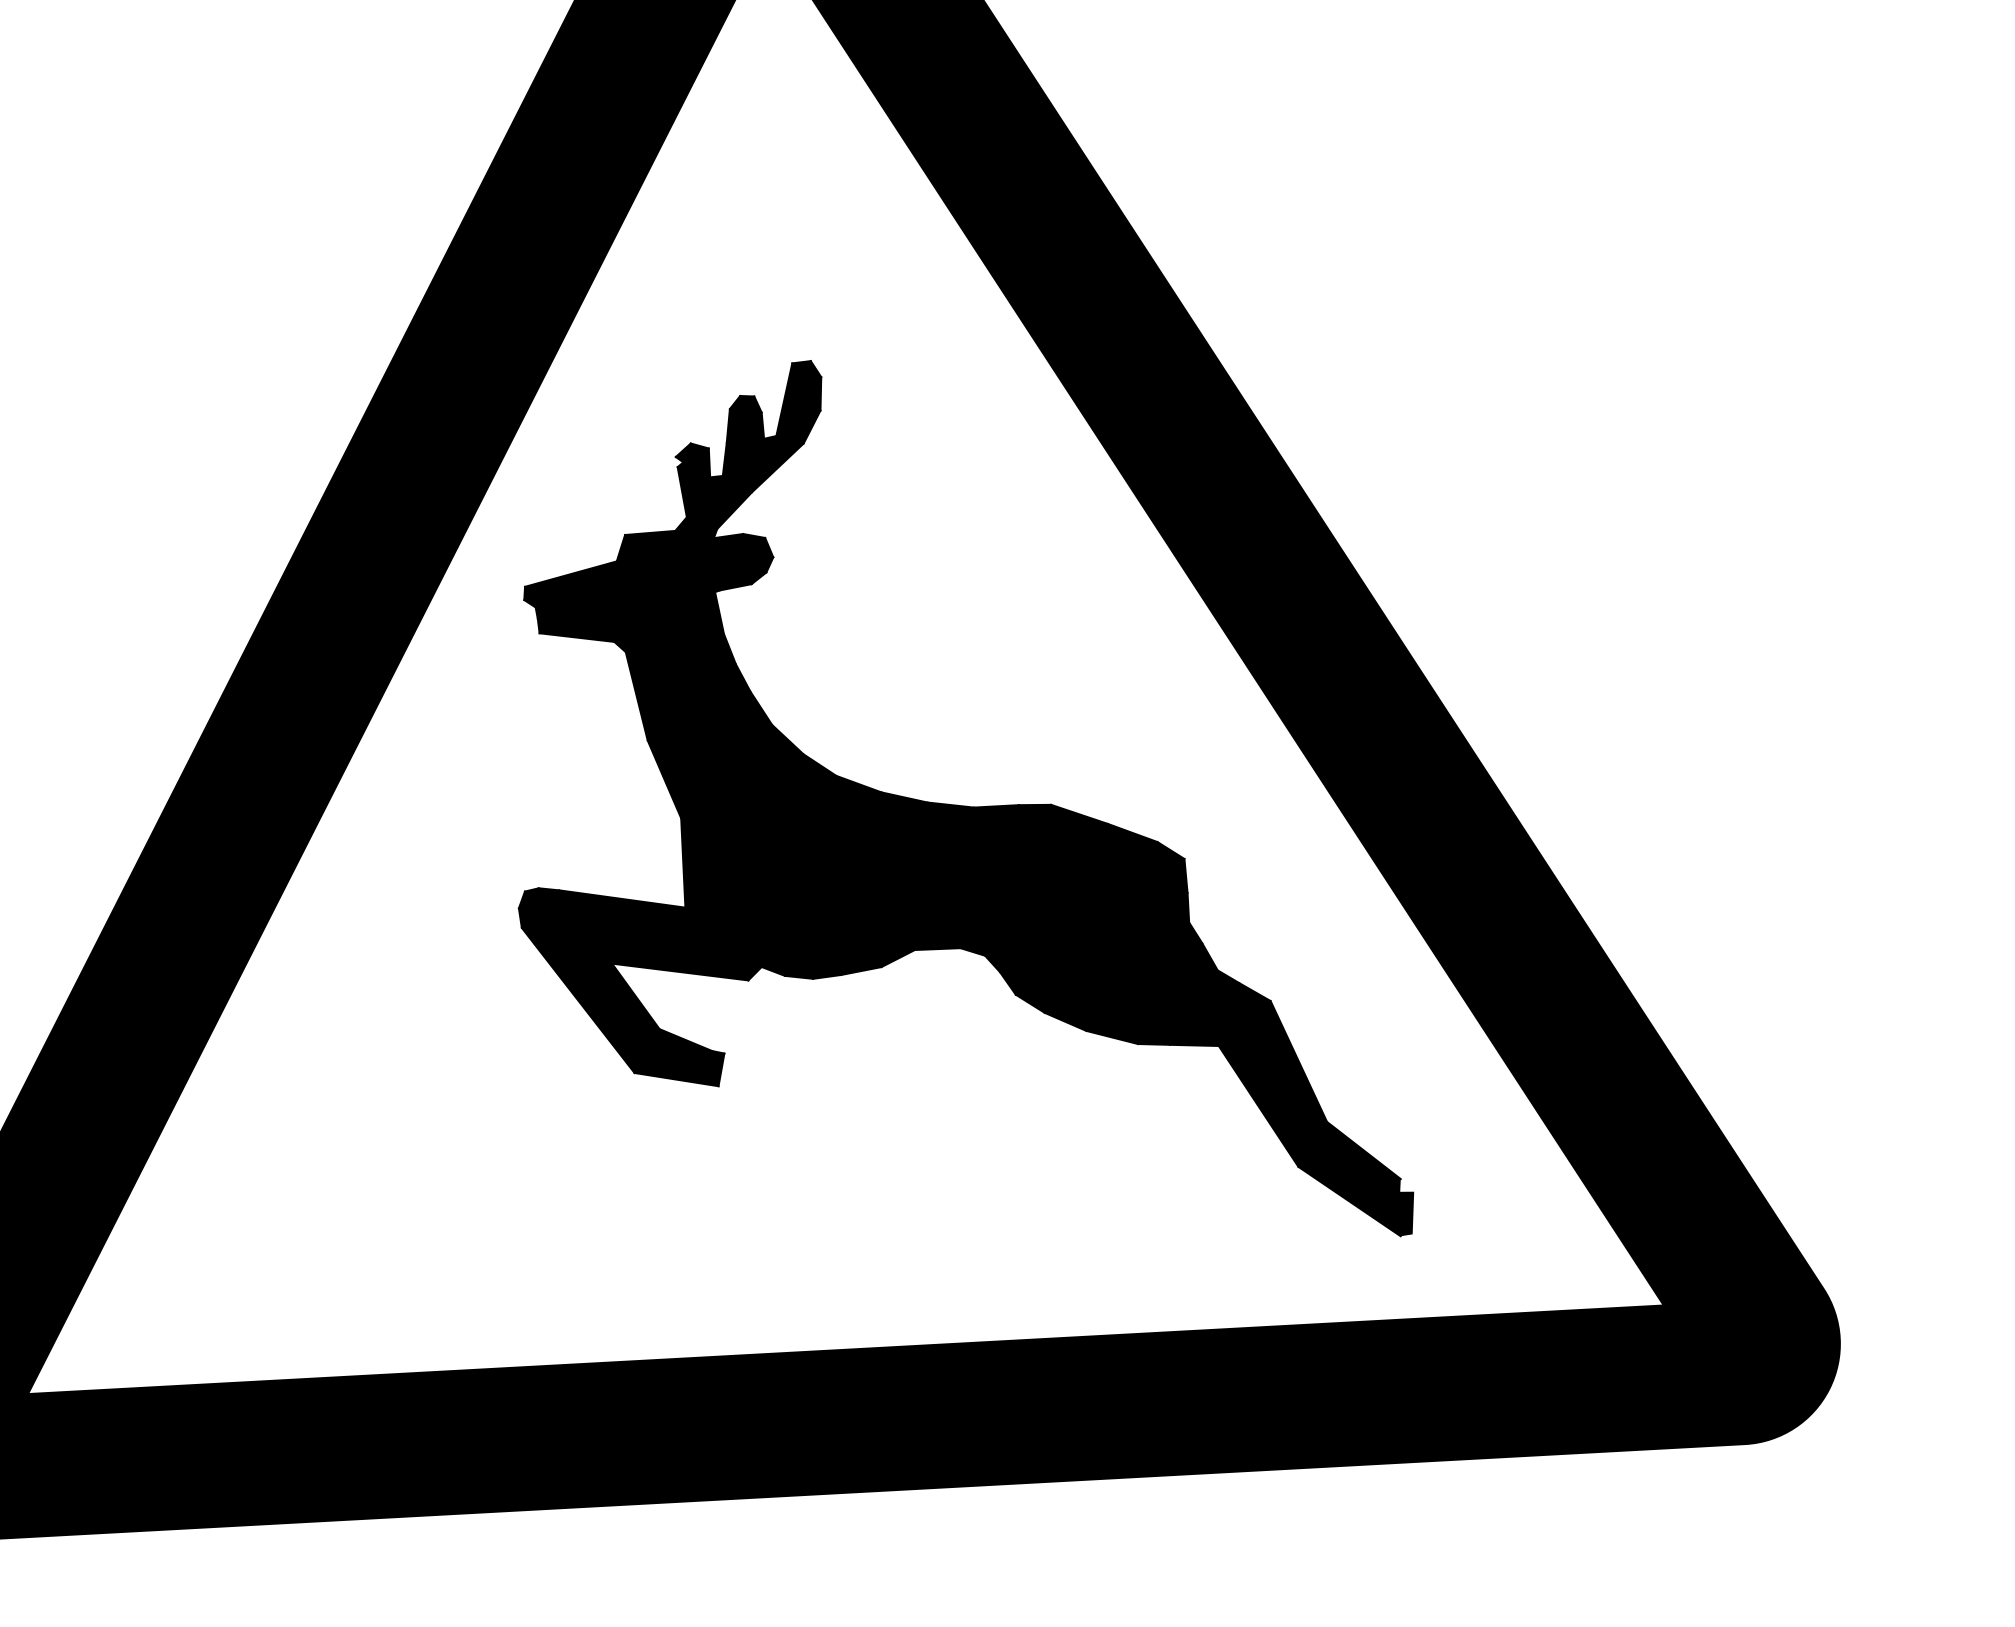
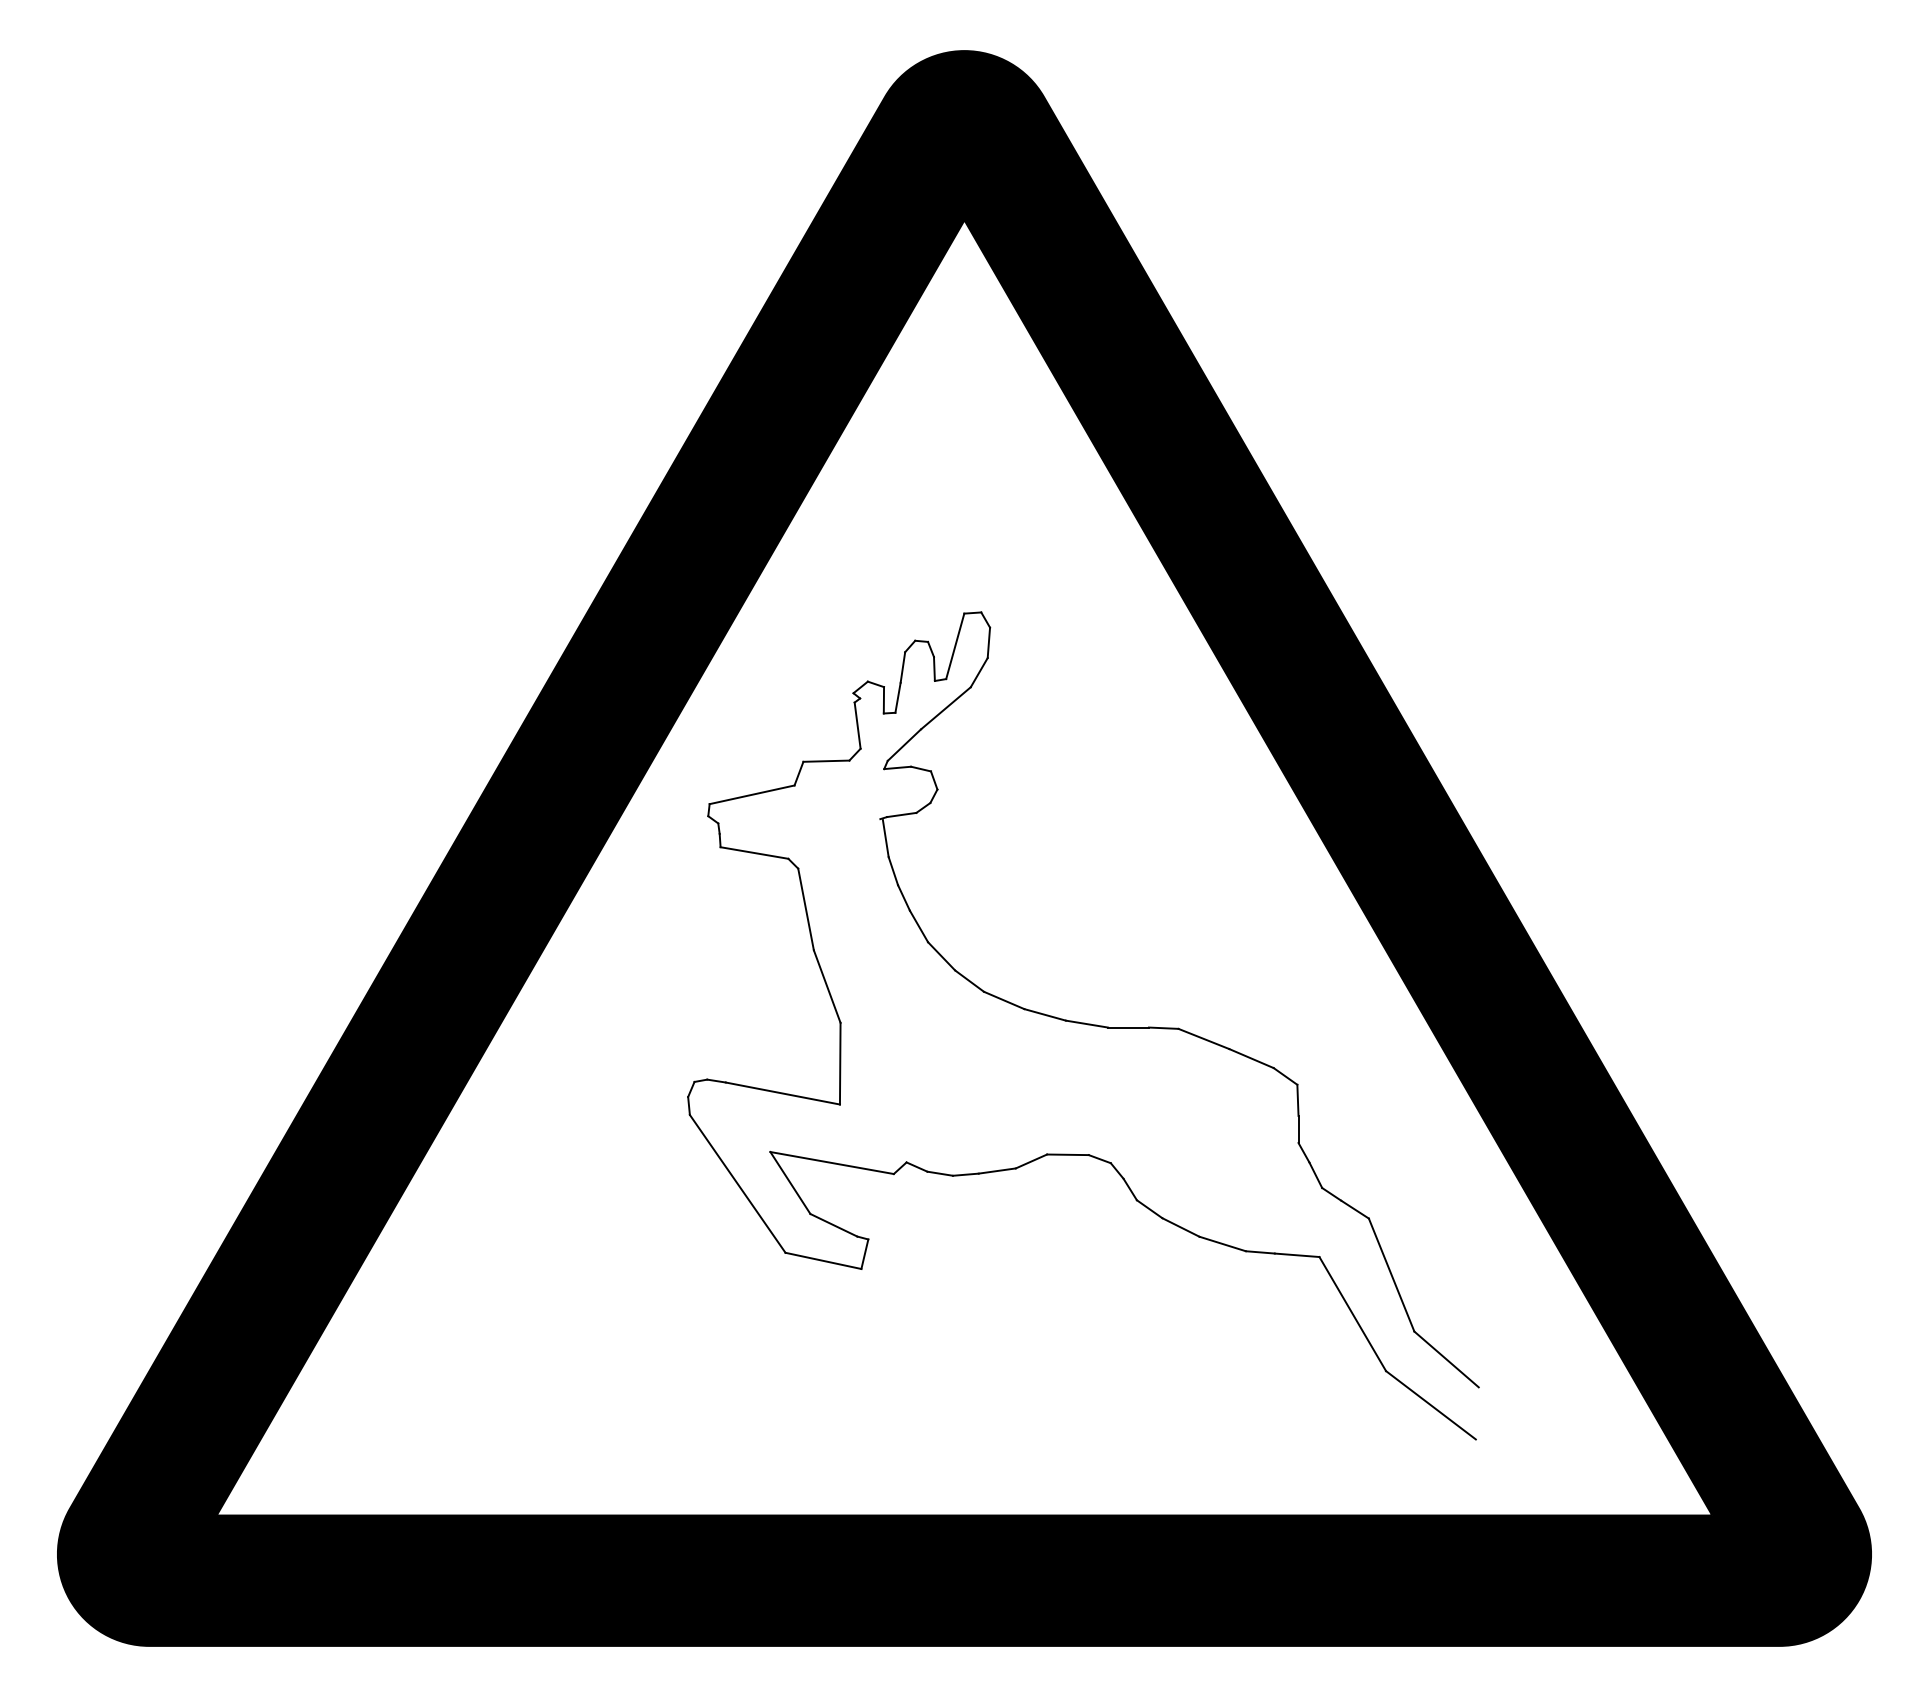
fill: (953, 806) -> (1089, 1025), removed

